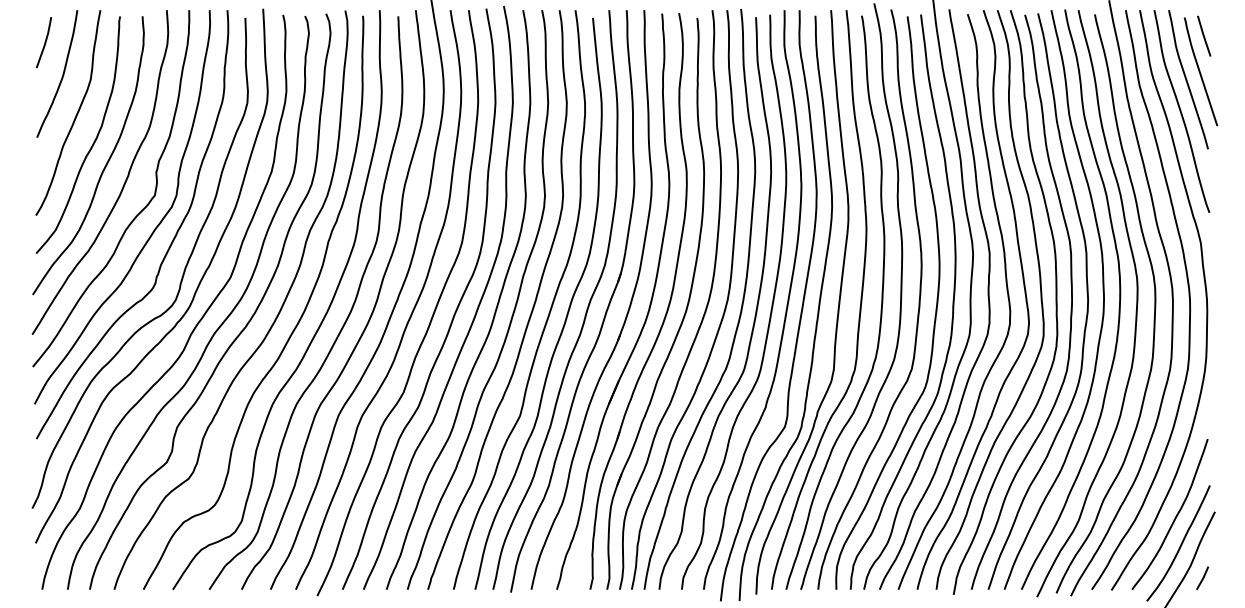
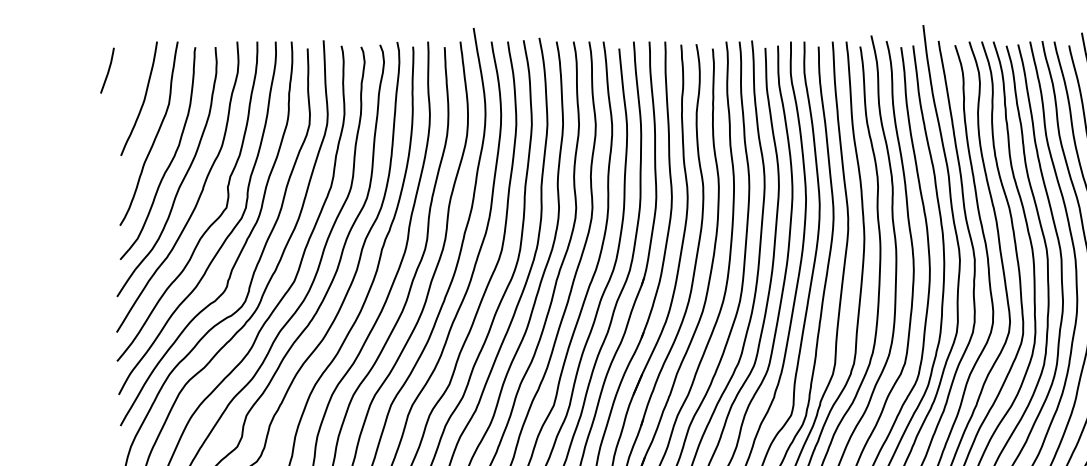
line: (44, 42) -> (107, 70), moved

